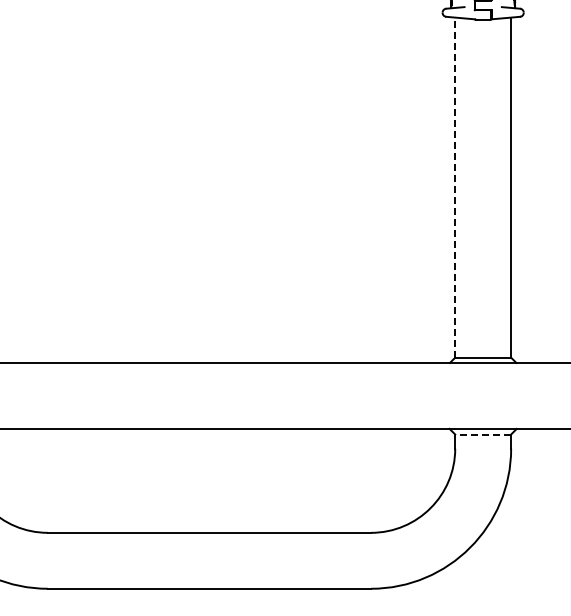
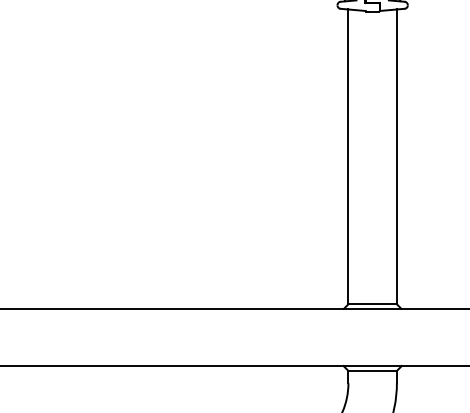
line: (455, 187) -> (348, 156), dashed -> solid
line: (483, 434) -> (372, 370), dashed -> solid

